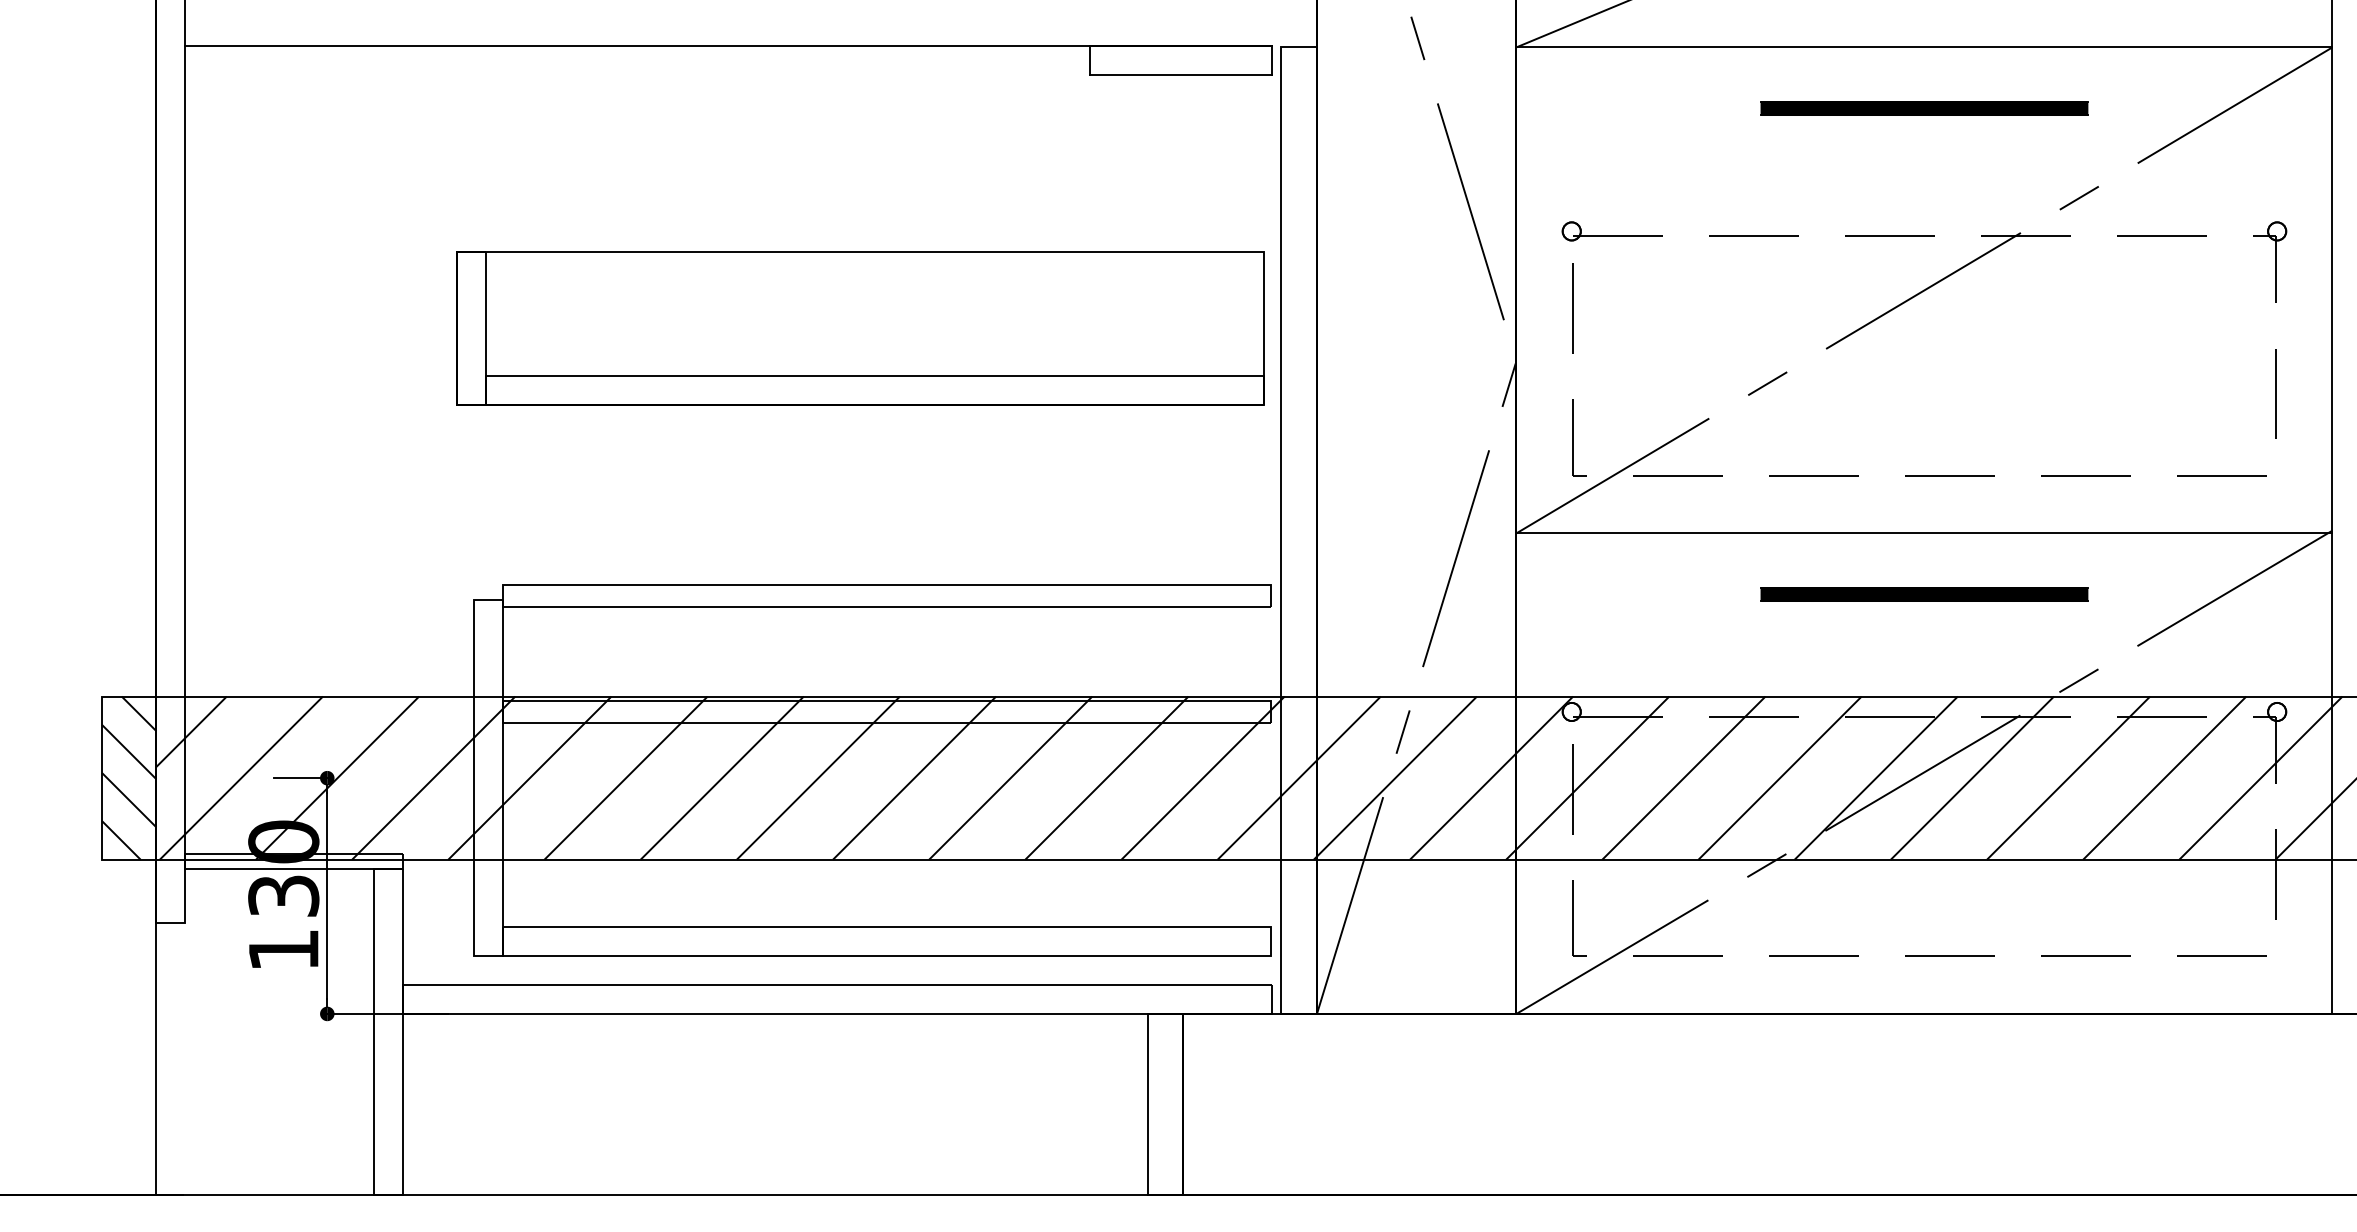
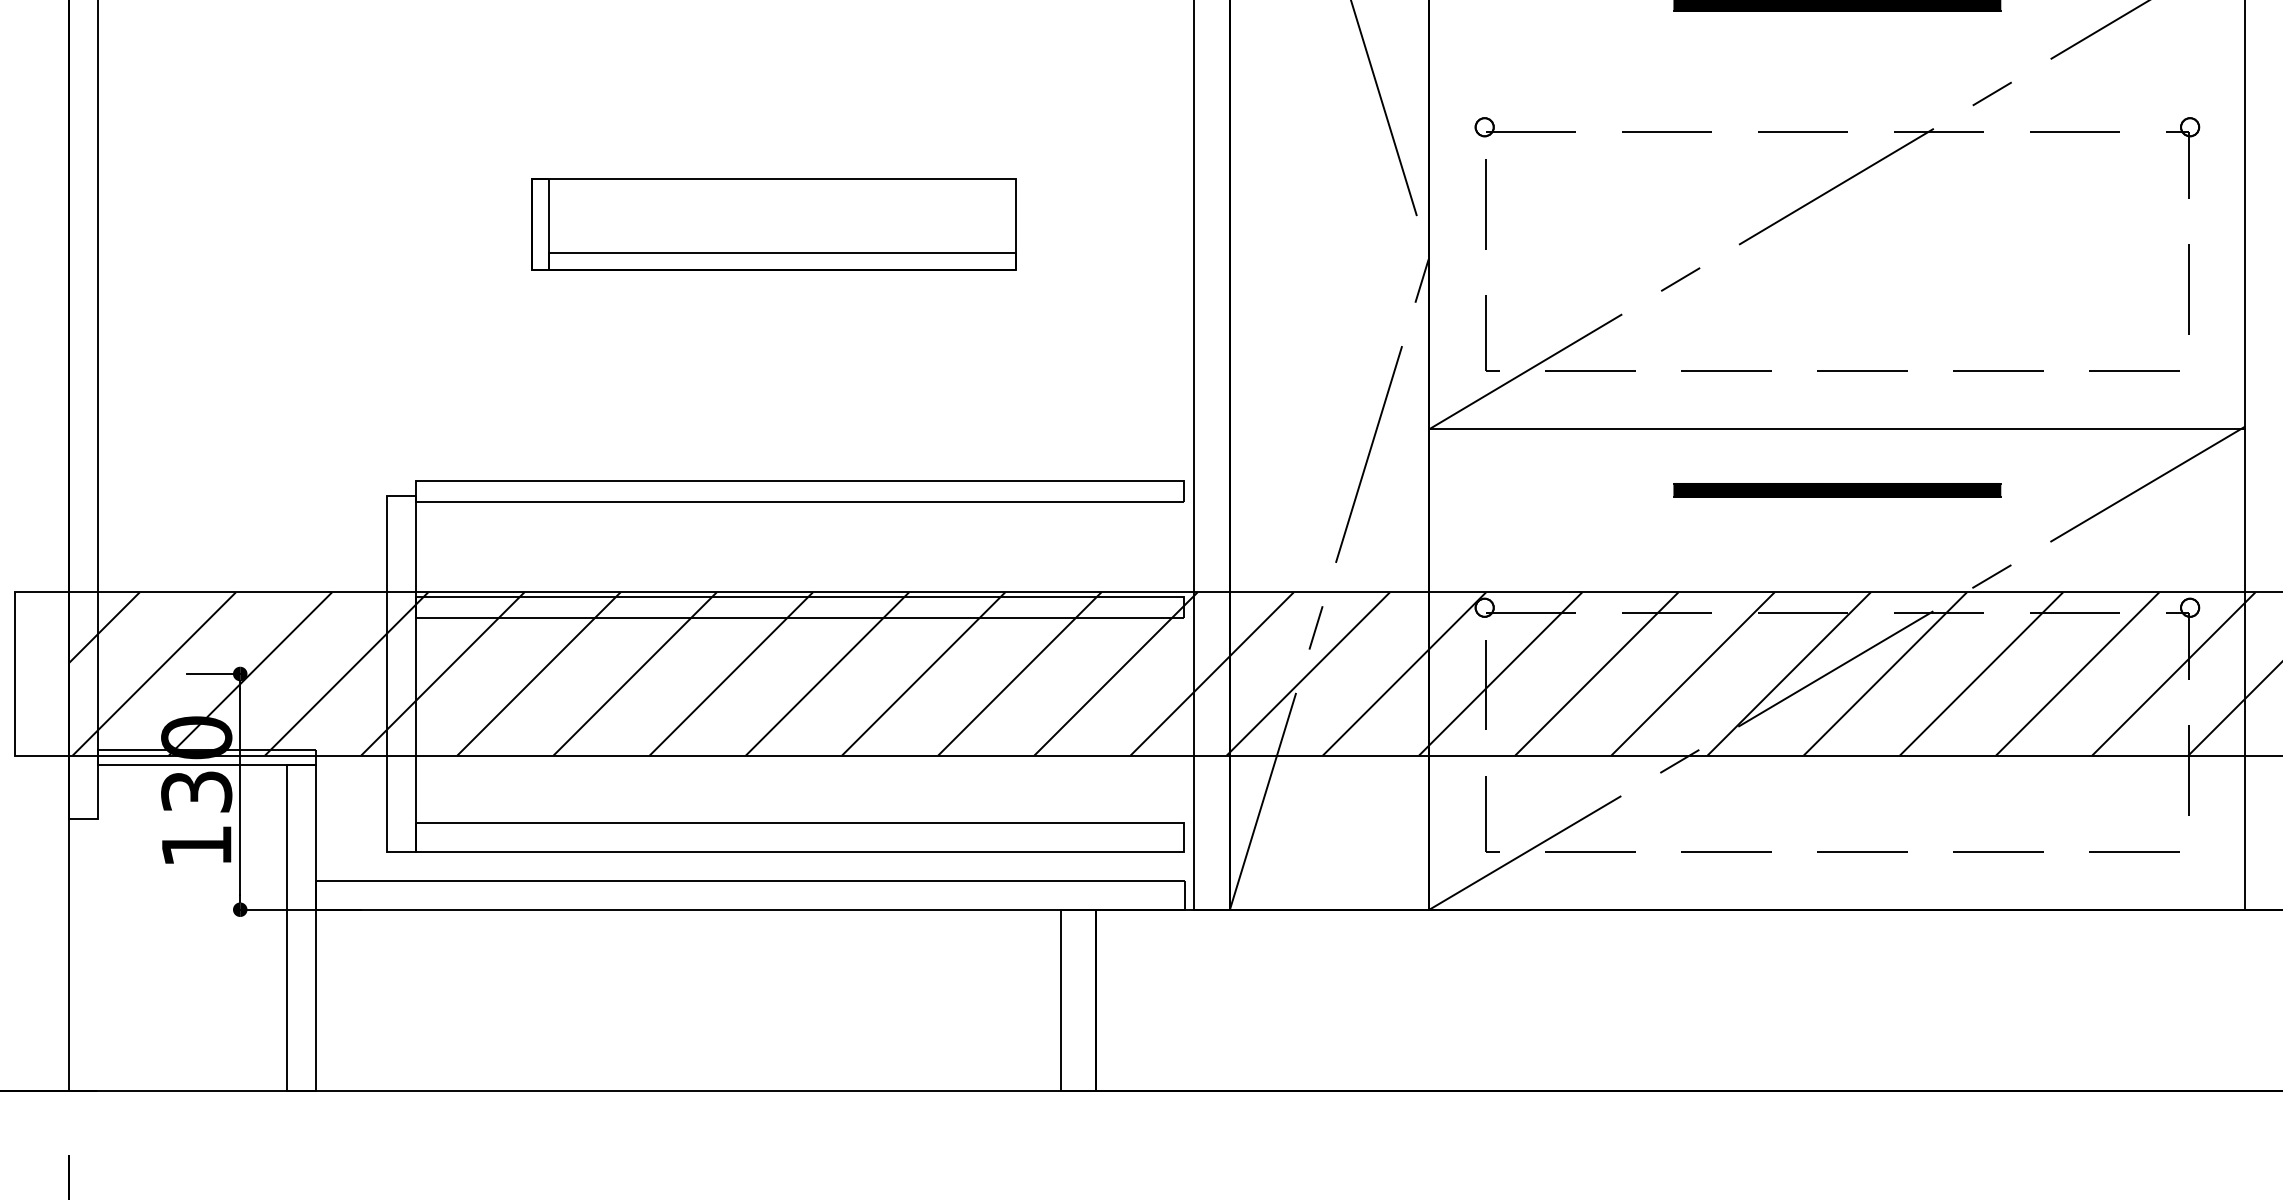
part: (860, 328) -> (773, 224), size x0.6
hatch: (129, 777) -> (42, 673), removed

